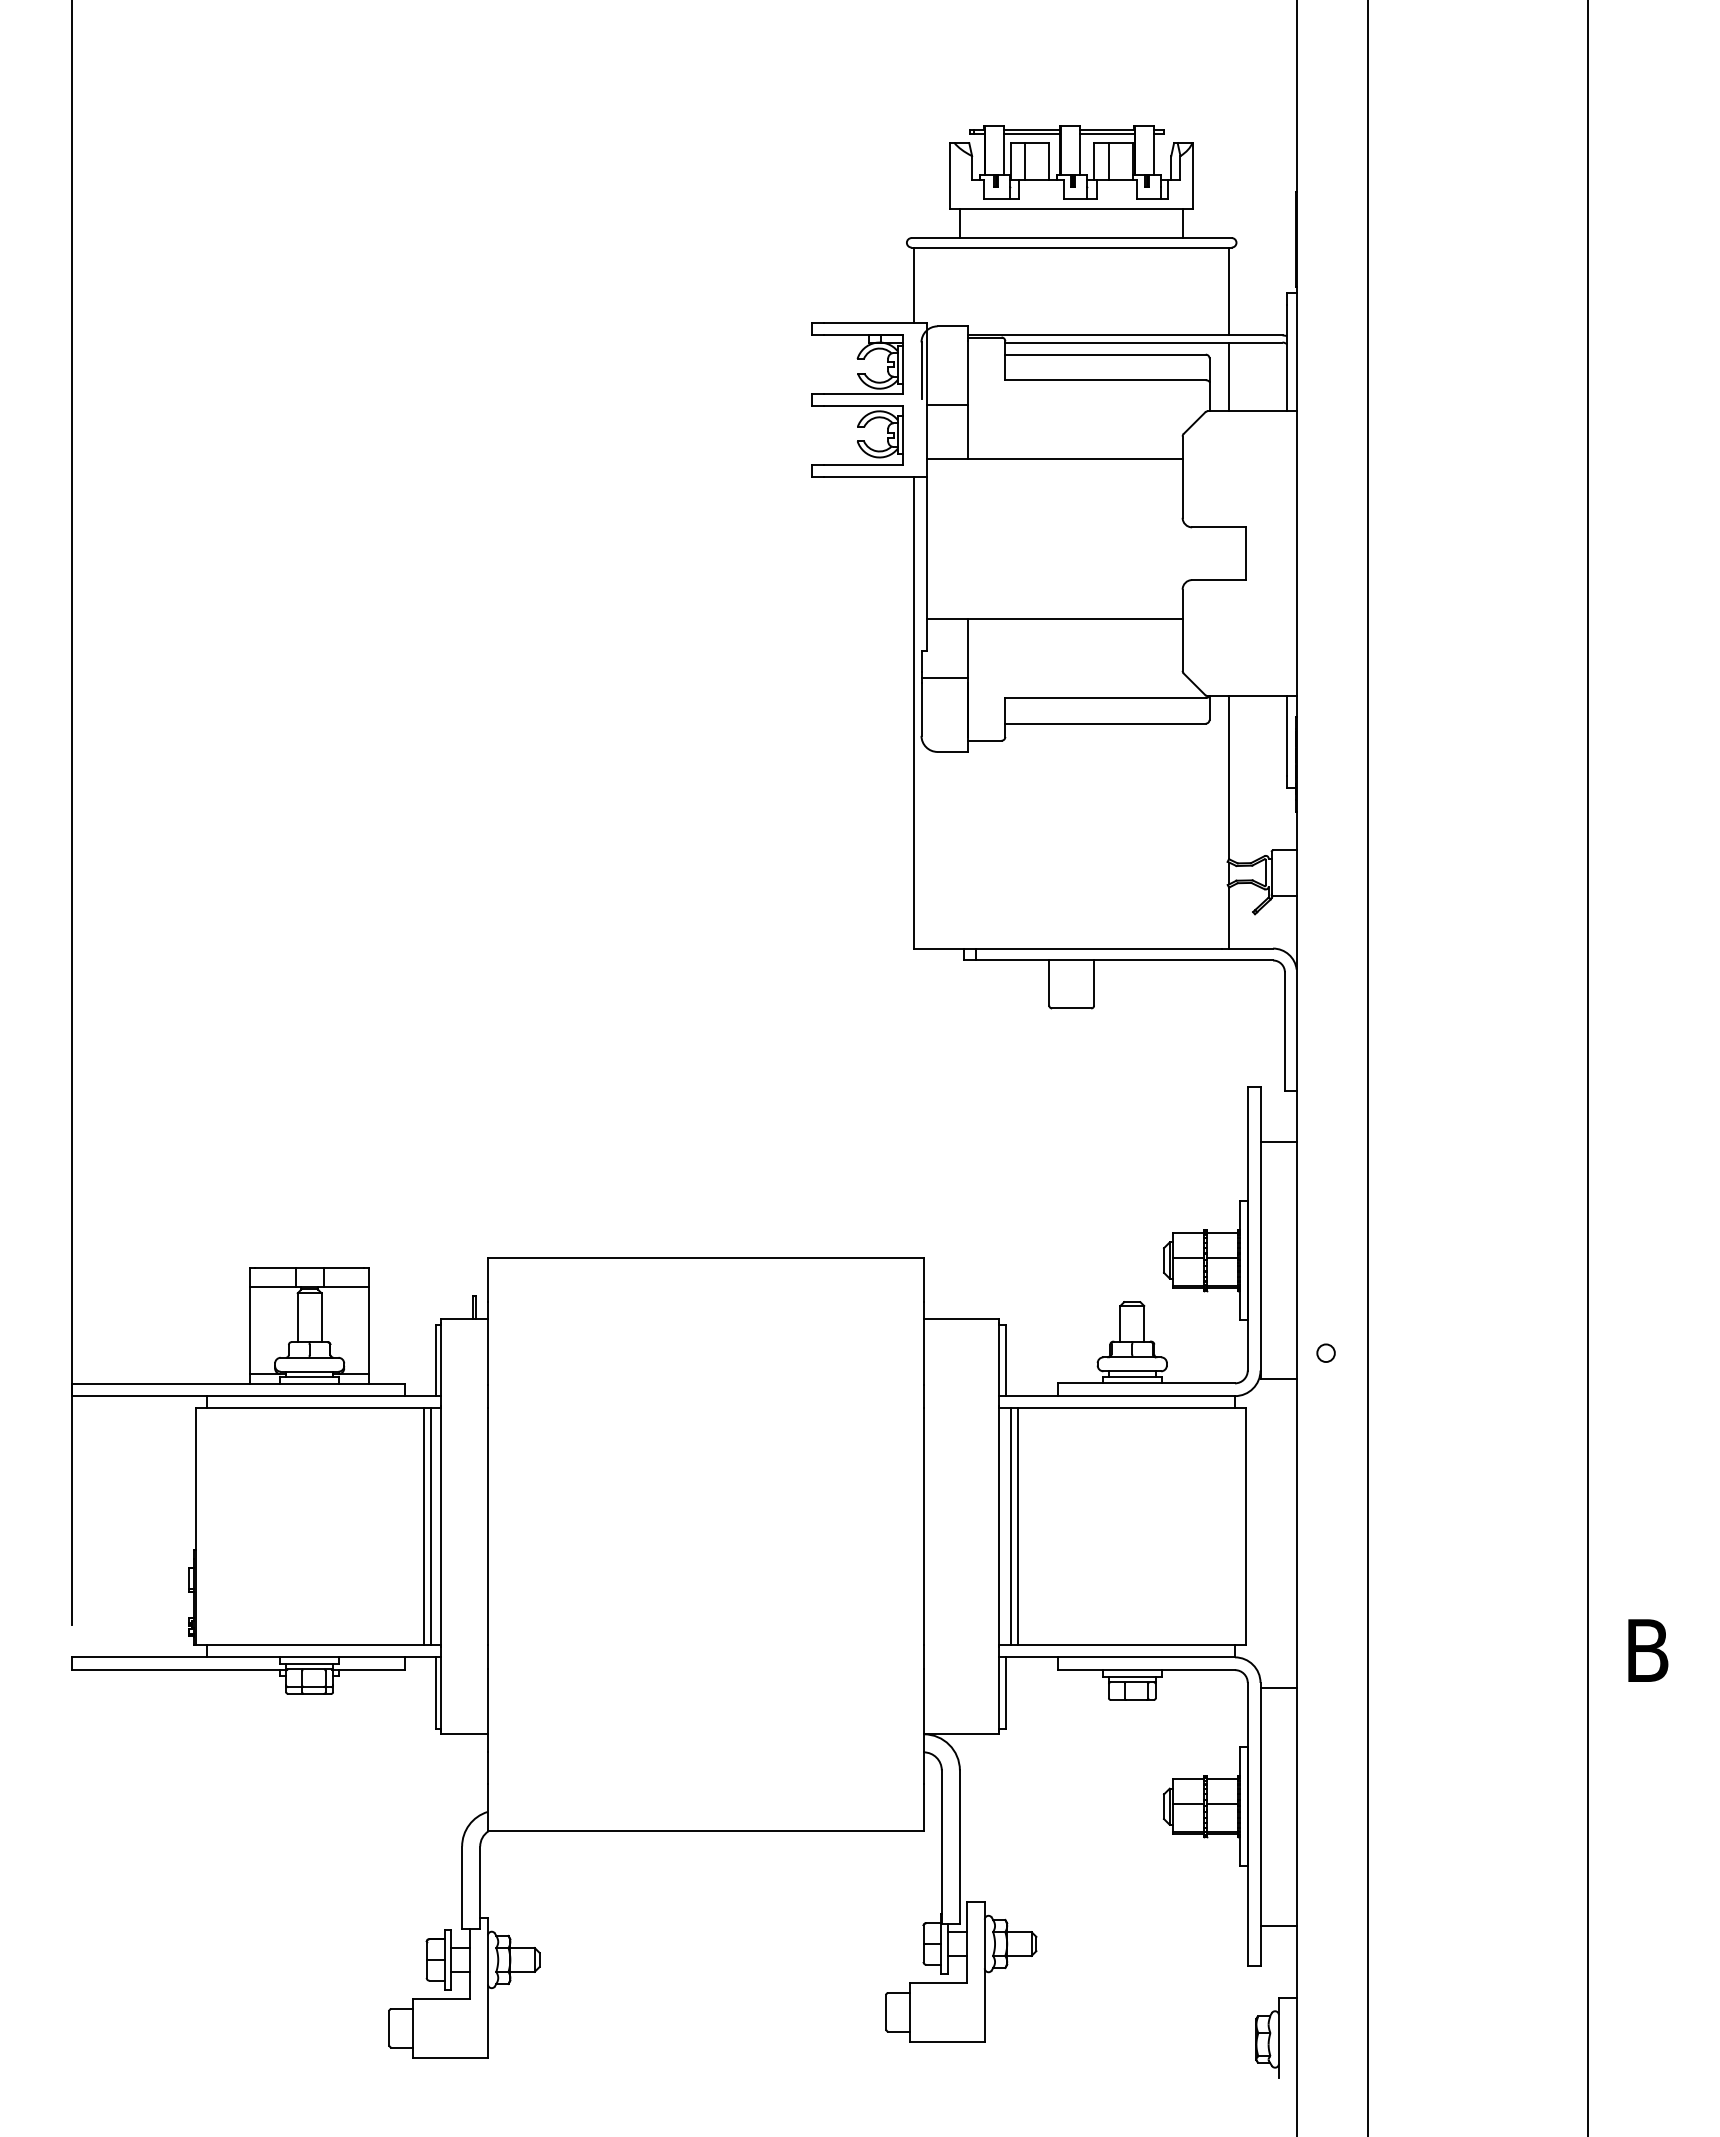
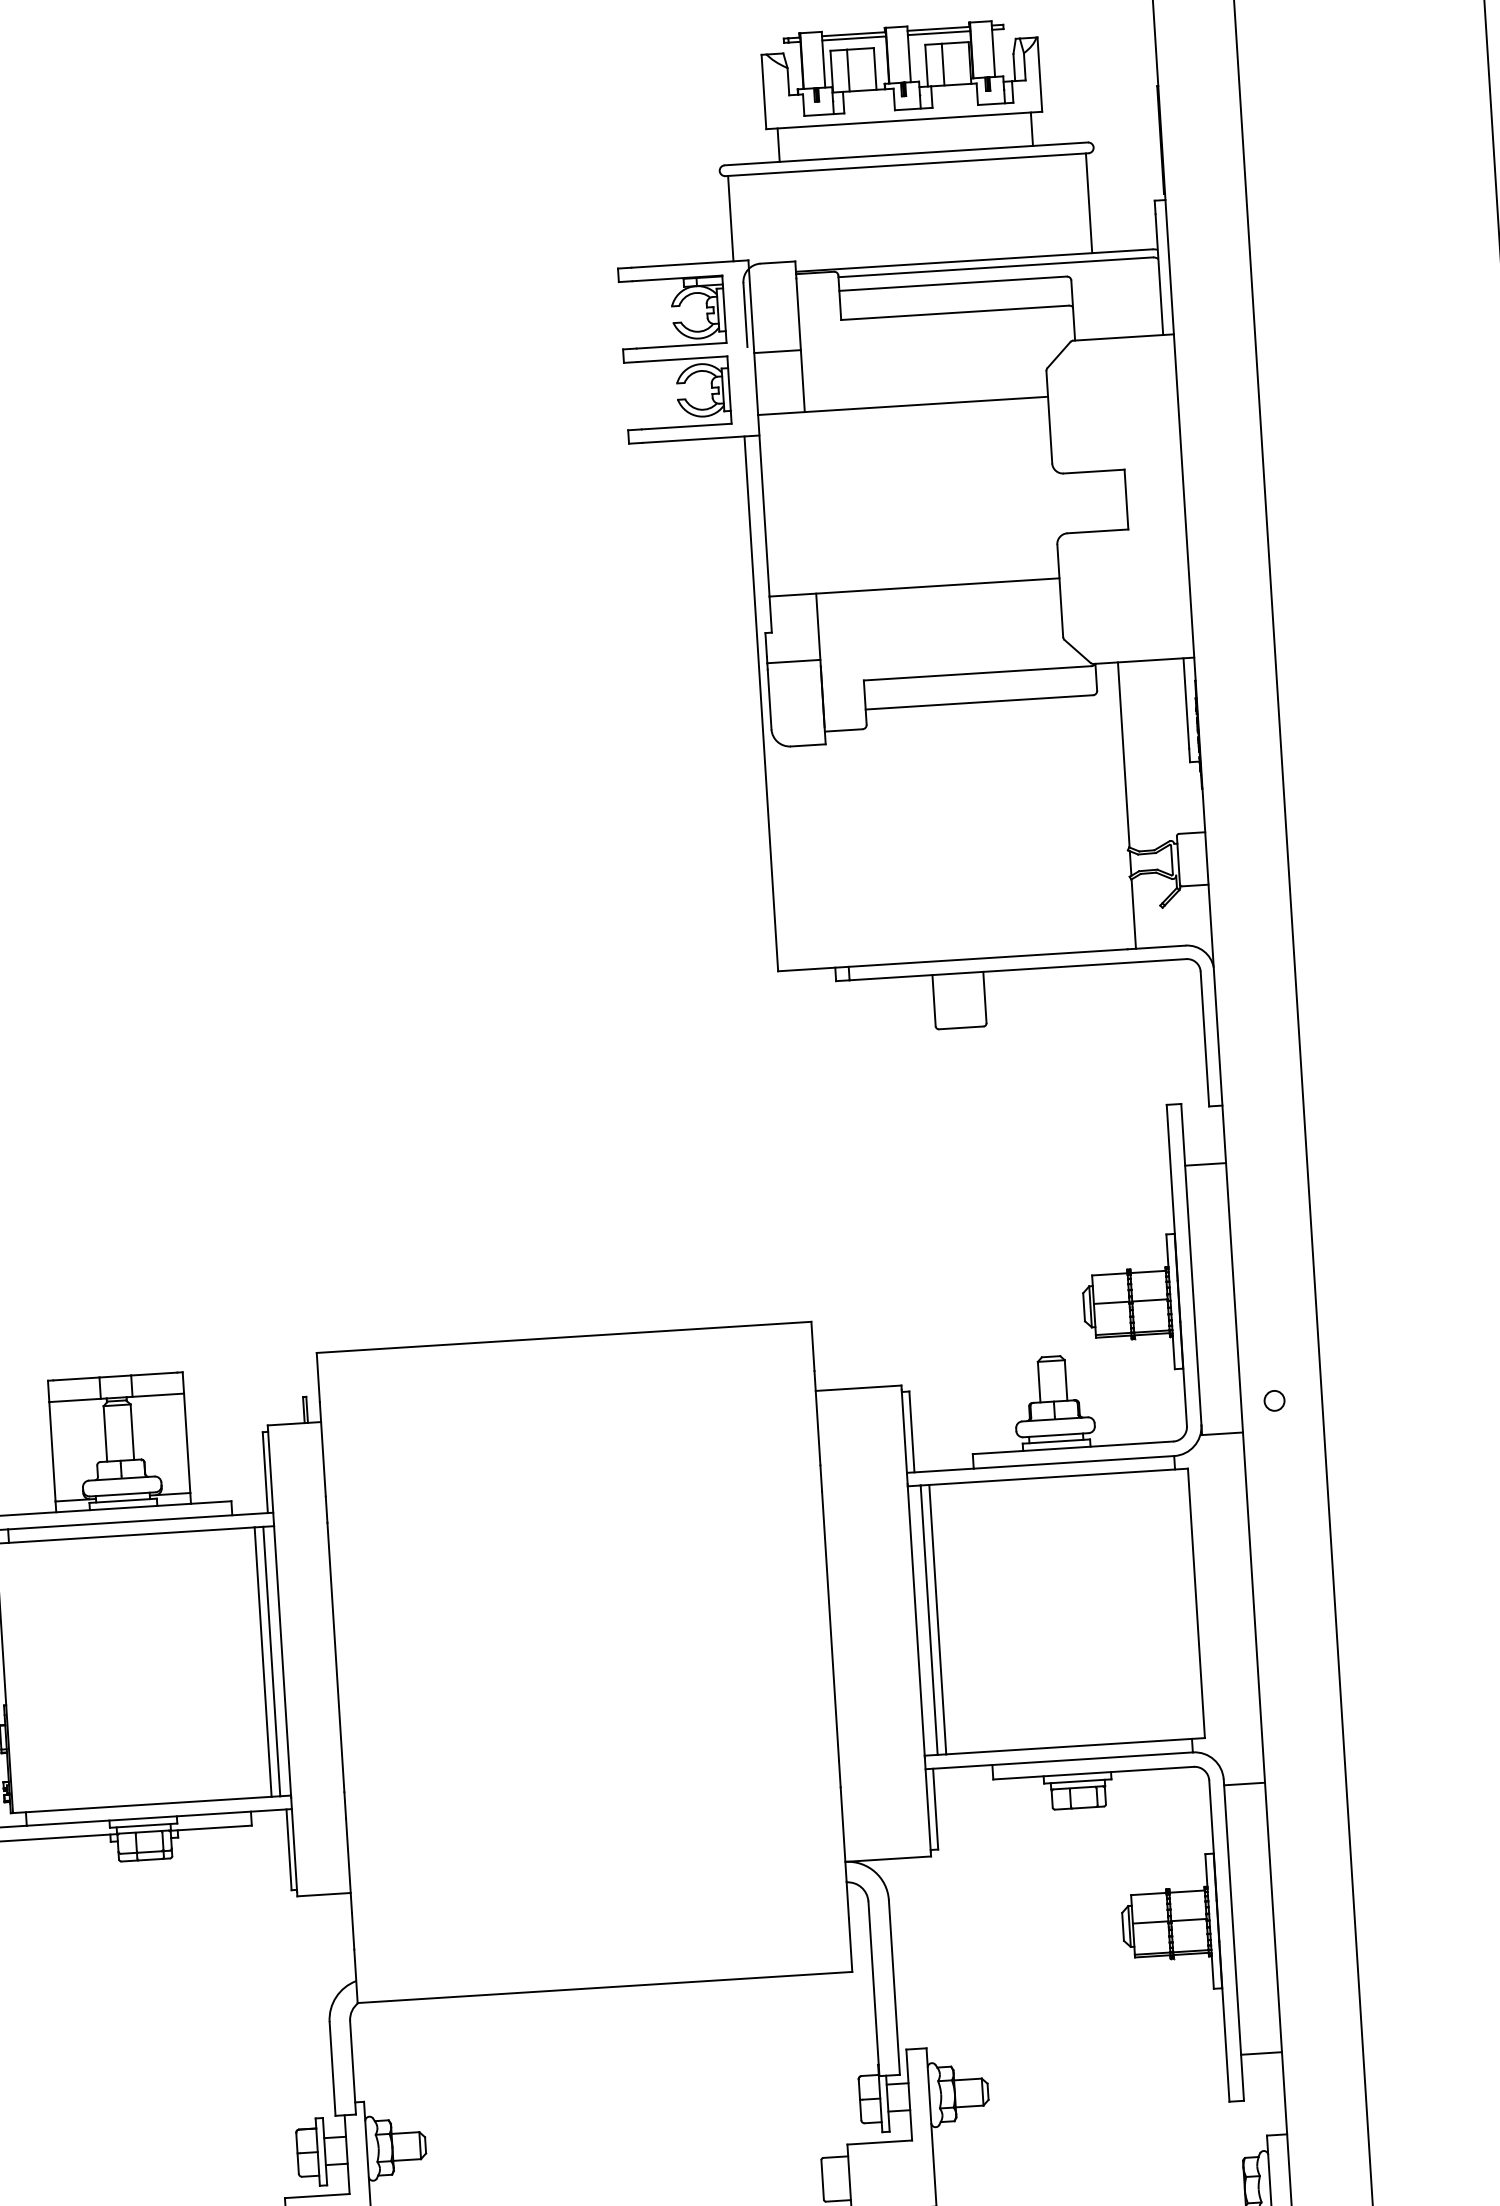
line: (1229, 376) -> (1095, 299), removed

